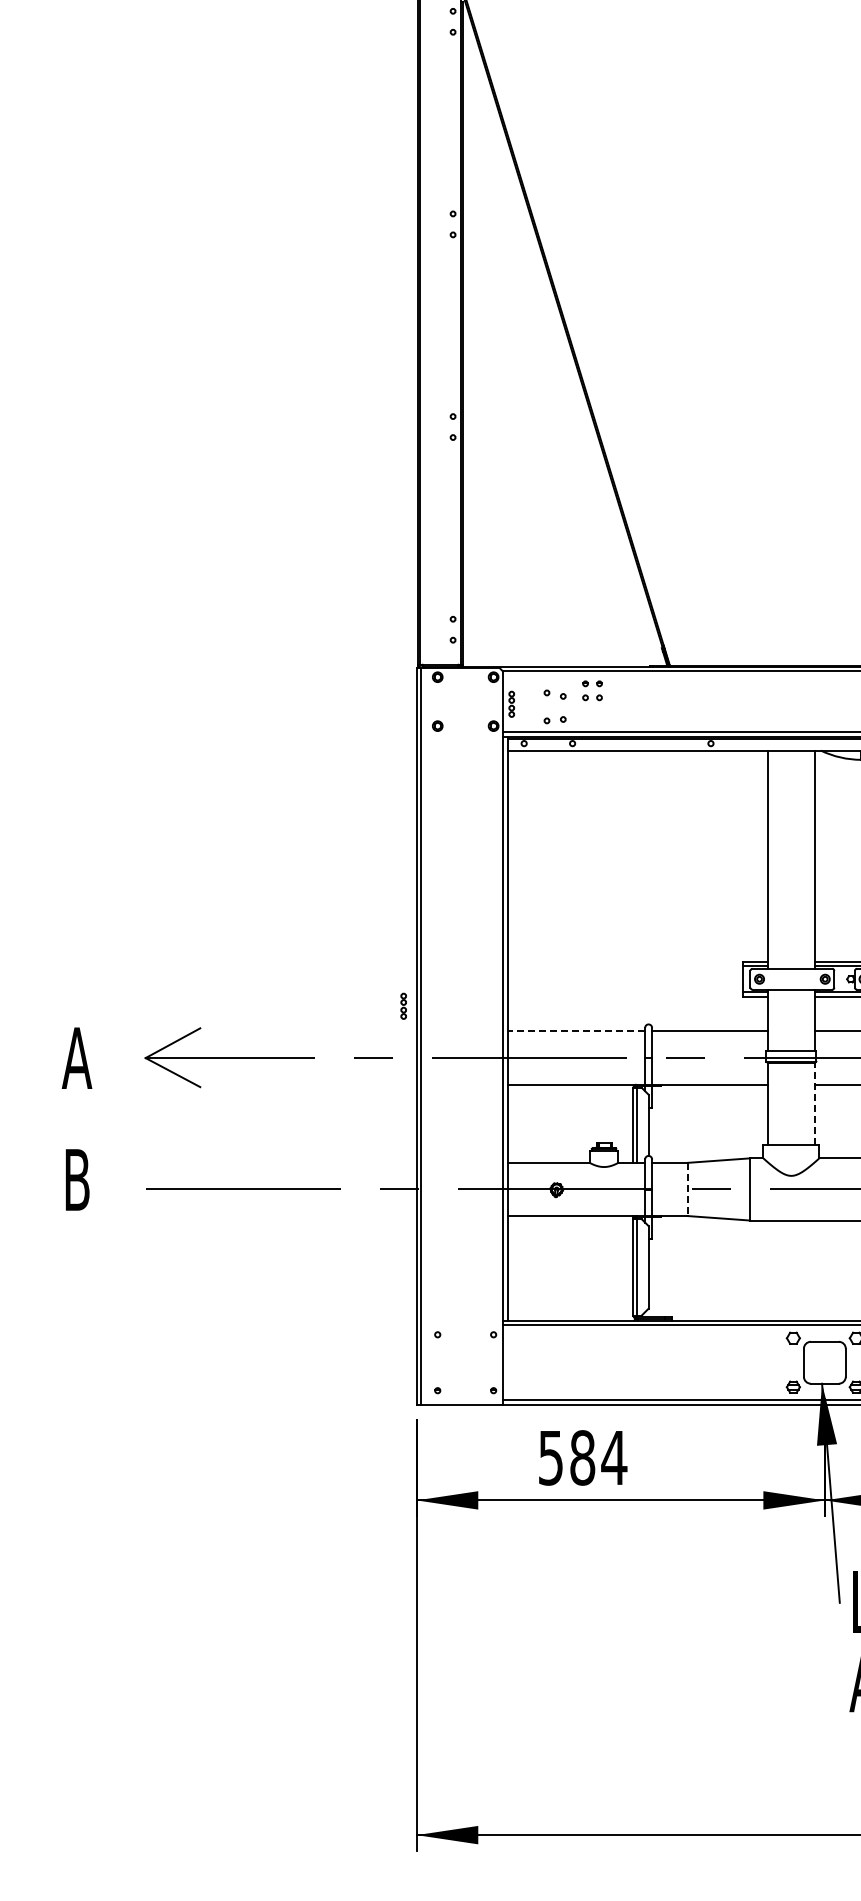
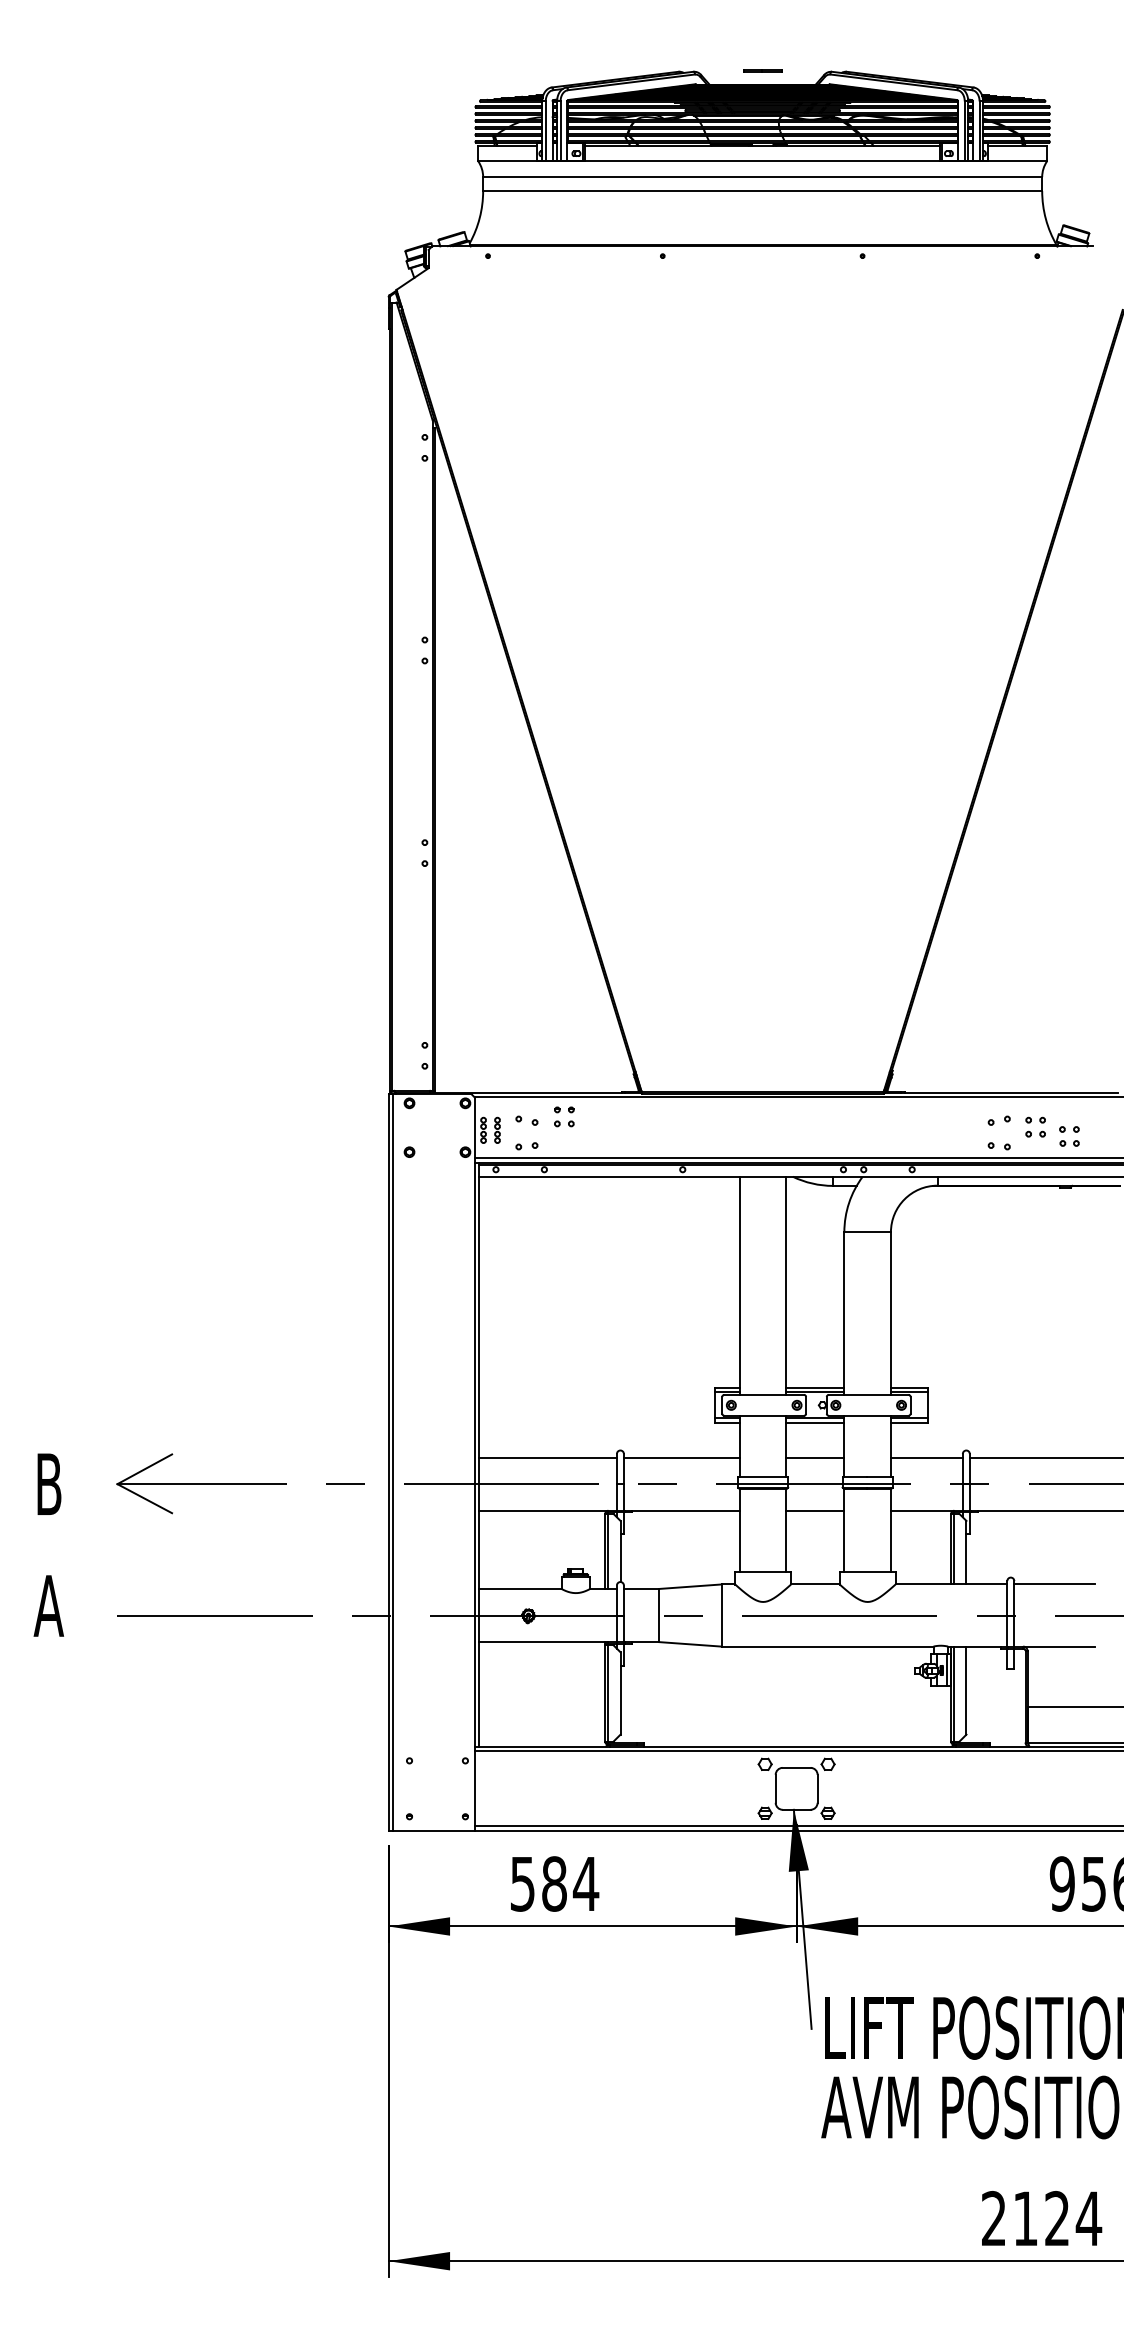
part: (403, 1005) -> (497, 1129), moved
line: (576, 1031) -> (548, 1457), dashed -> solid
text: (76, 1057) -> (48, 1483), A -> B
line: (814, 1103) -> (786, 1529), dashed -> solid
text: (76, 1179) -> (48, 1605), B -> A
line: (687, 1189) -> (659, 1615), dashed -> solid

